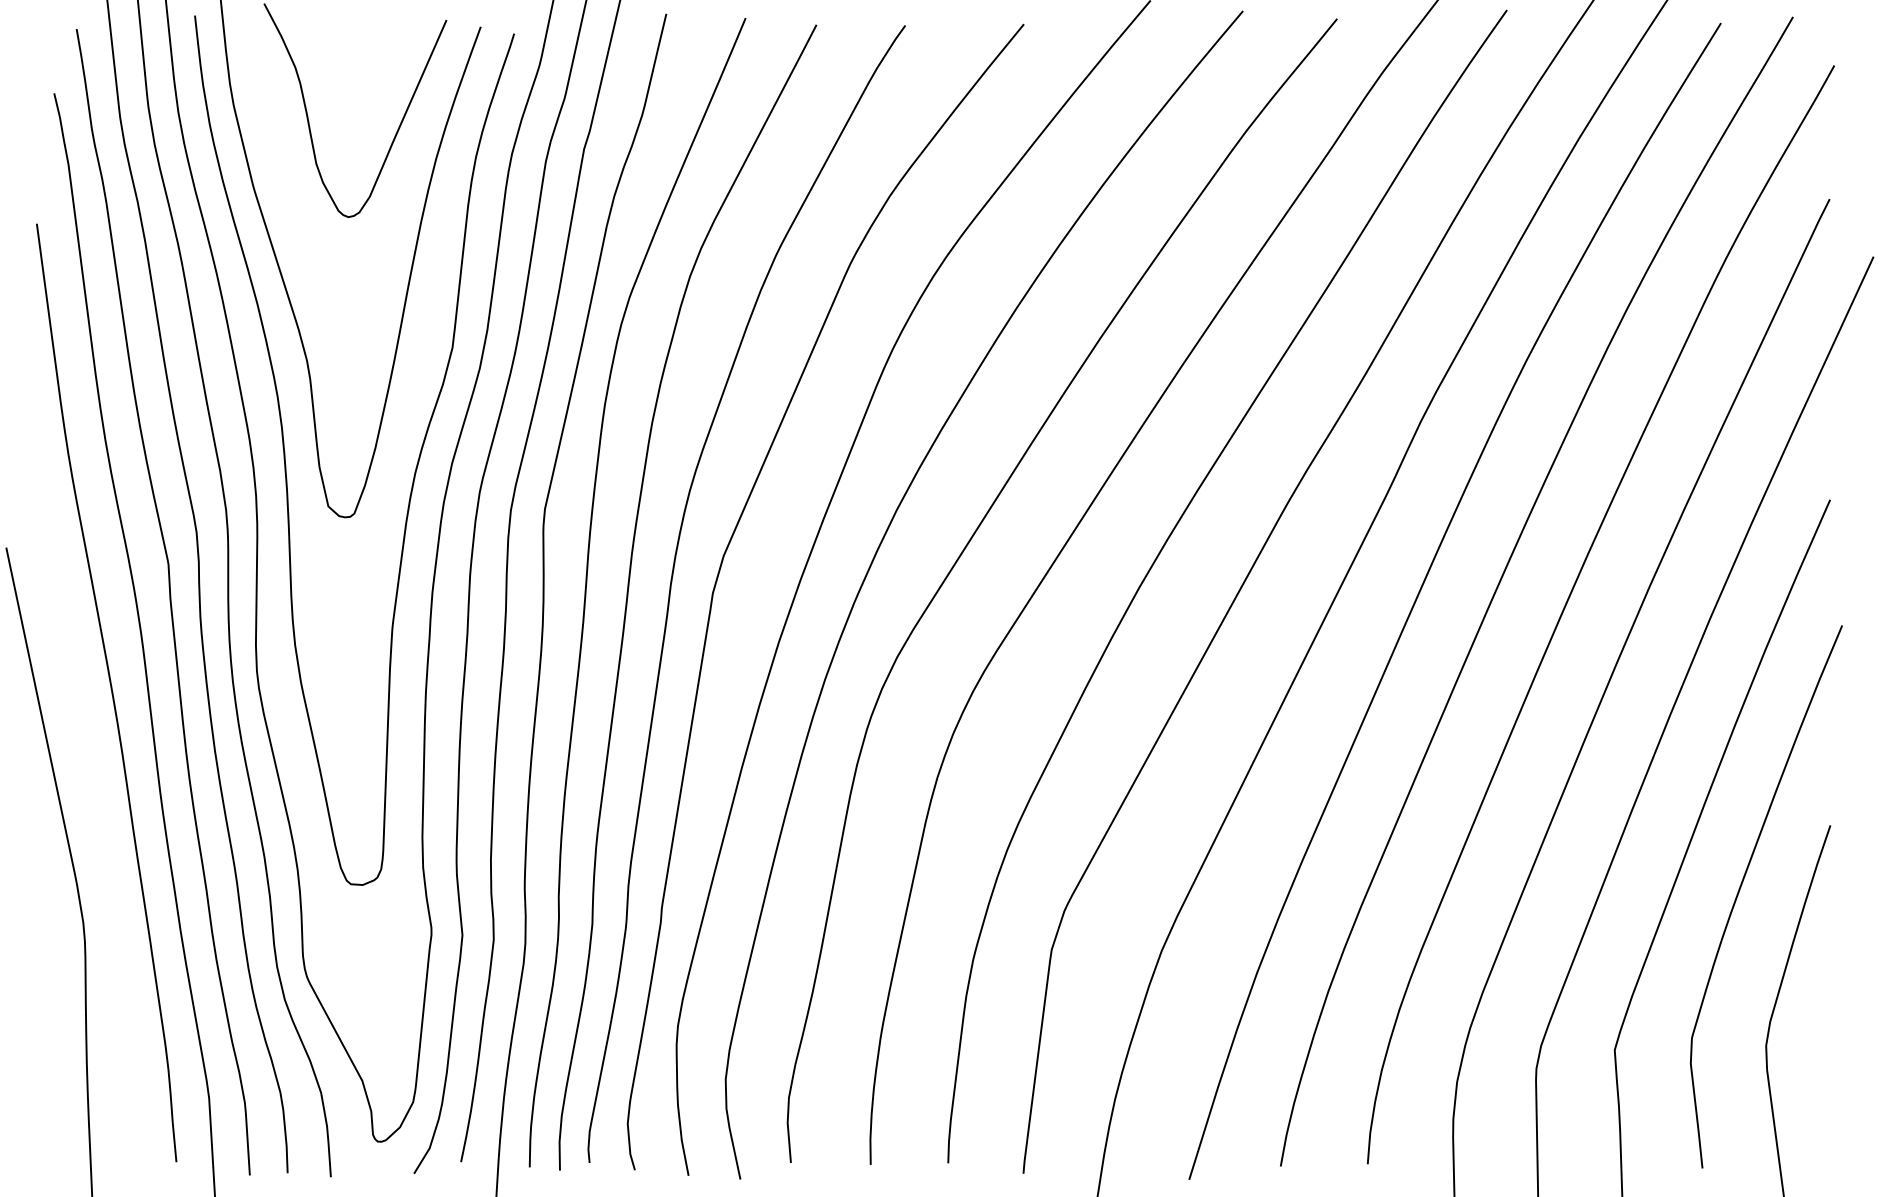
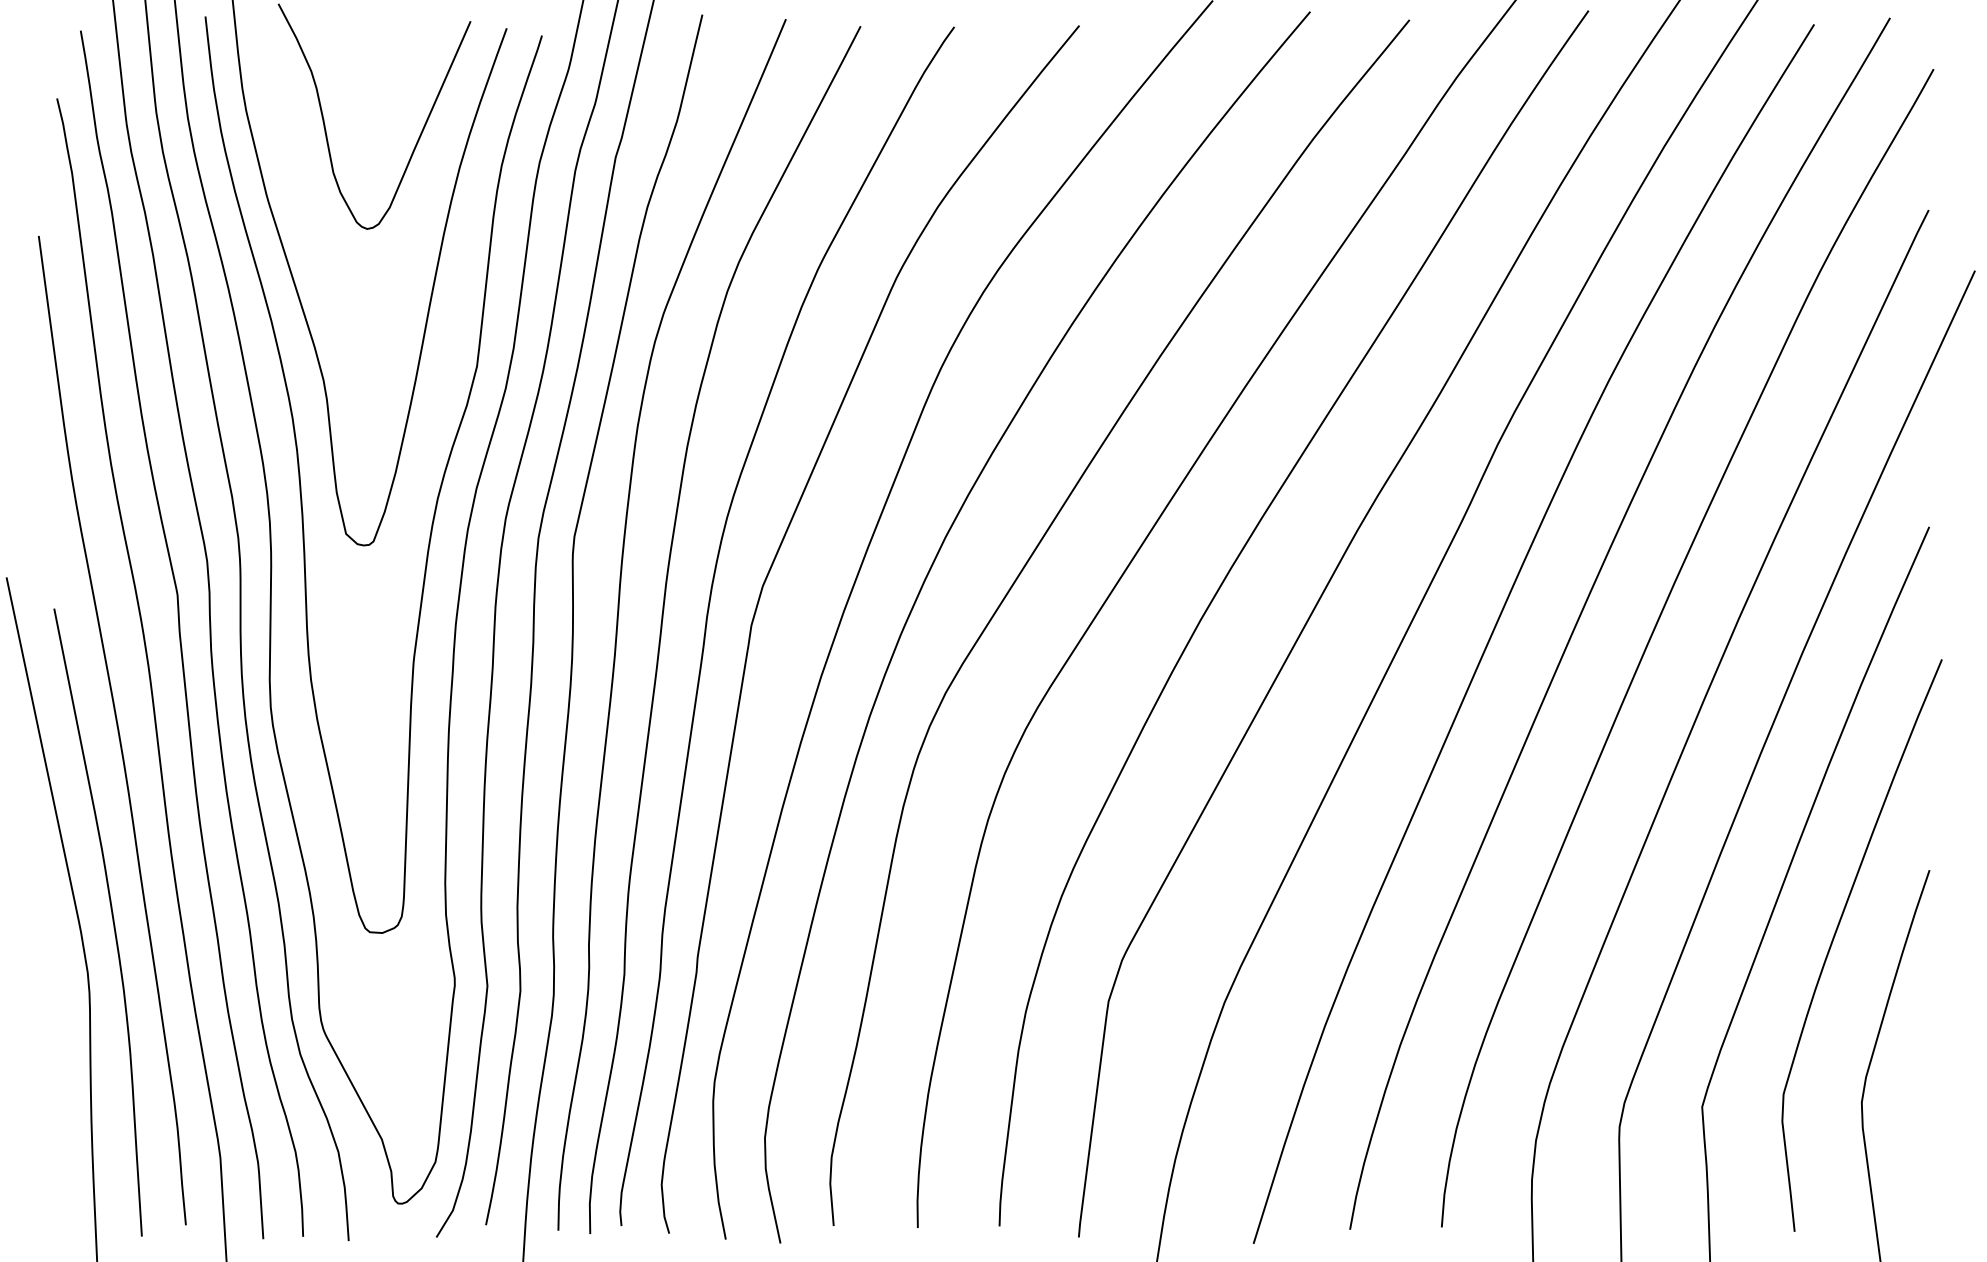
curve: (106, 875) -> (112, 922), added

